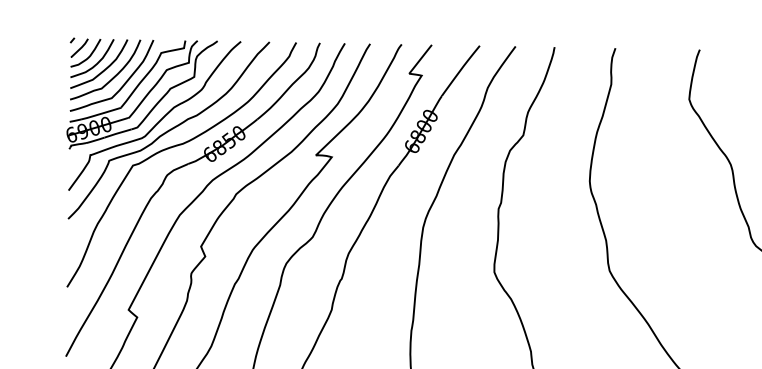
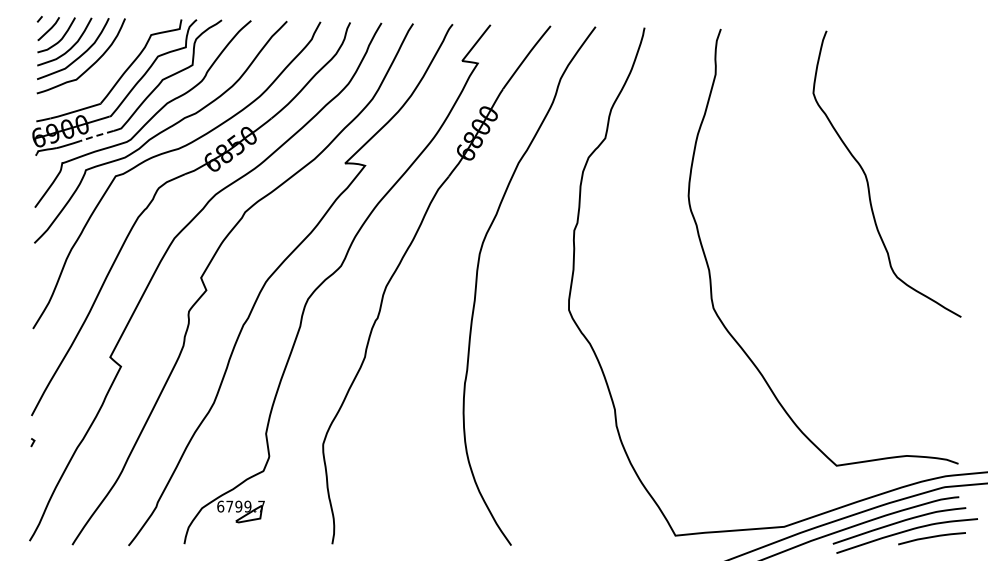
curve: (123, 84) -> (103, 74), removed
line: (117, 133) -> (96, 135), solid -> dashed

